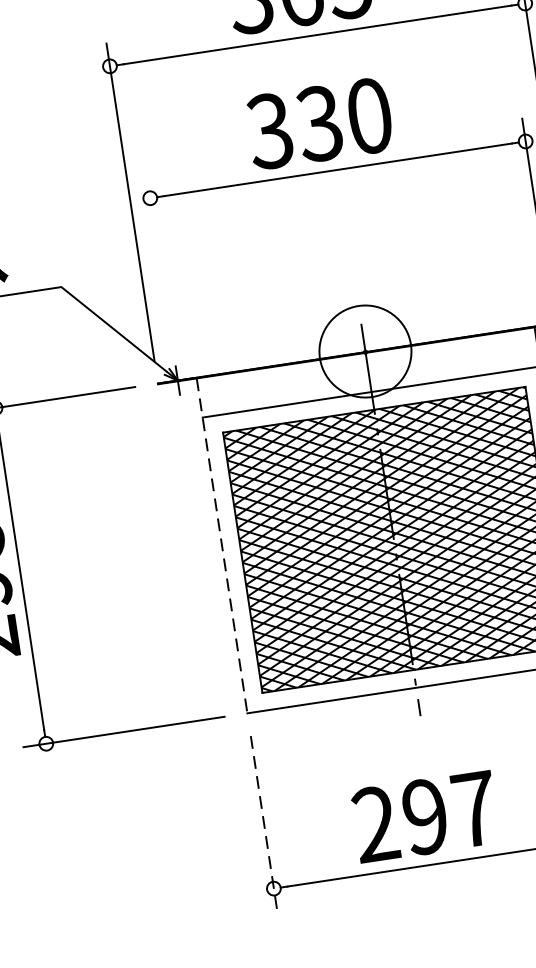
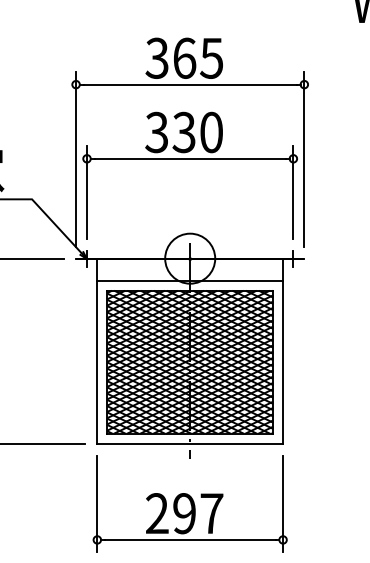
line: (160, 259) -> (87, 192), added
line: (222, 547) -> (97, 352), dashed -> solid
line: (264, 824) -> (97, 504), dashed -> solid

